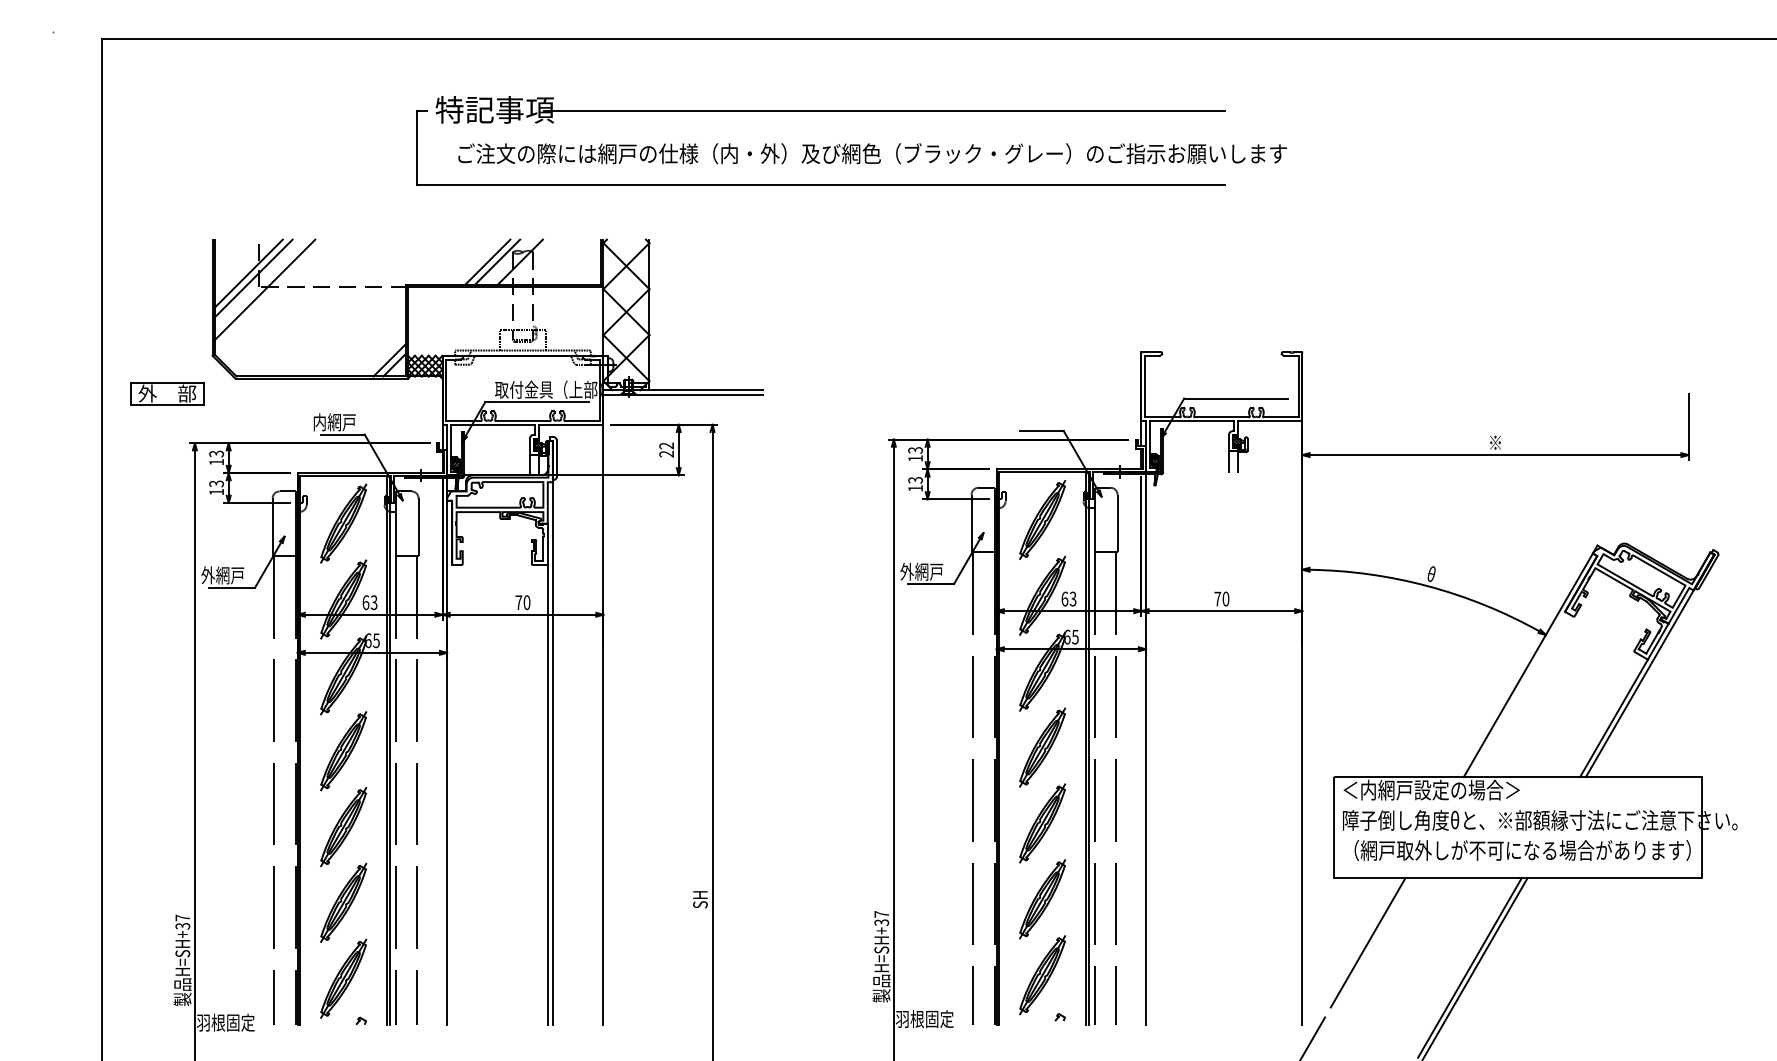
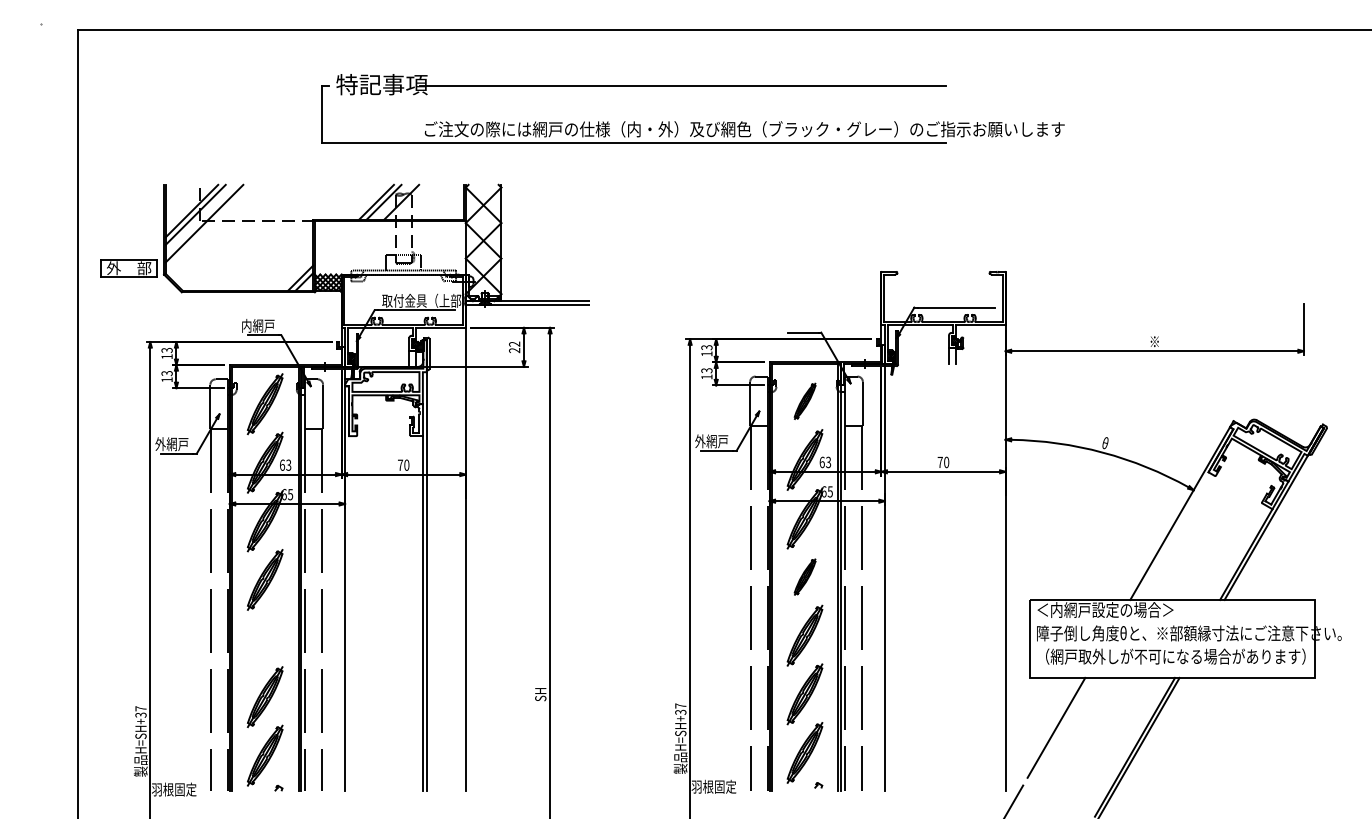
text: (872, 153) -> (744, 129), moved
part: (167, 393) -> (129, 268), moved
part: (1042, 519) -> (804, 401), size x0.6
part: (1042, 747) -> (804, 577), size x0.6
part: (343, 827) -> (265, 638), removed

